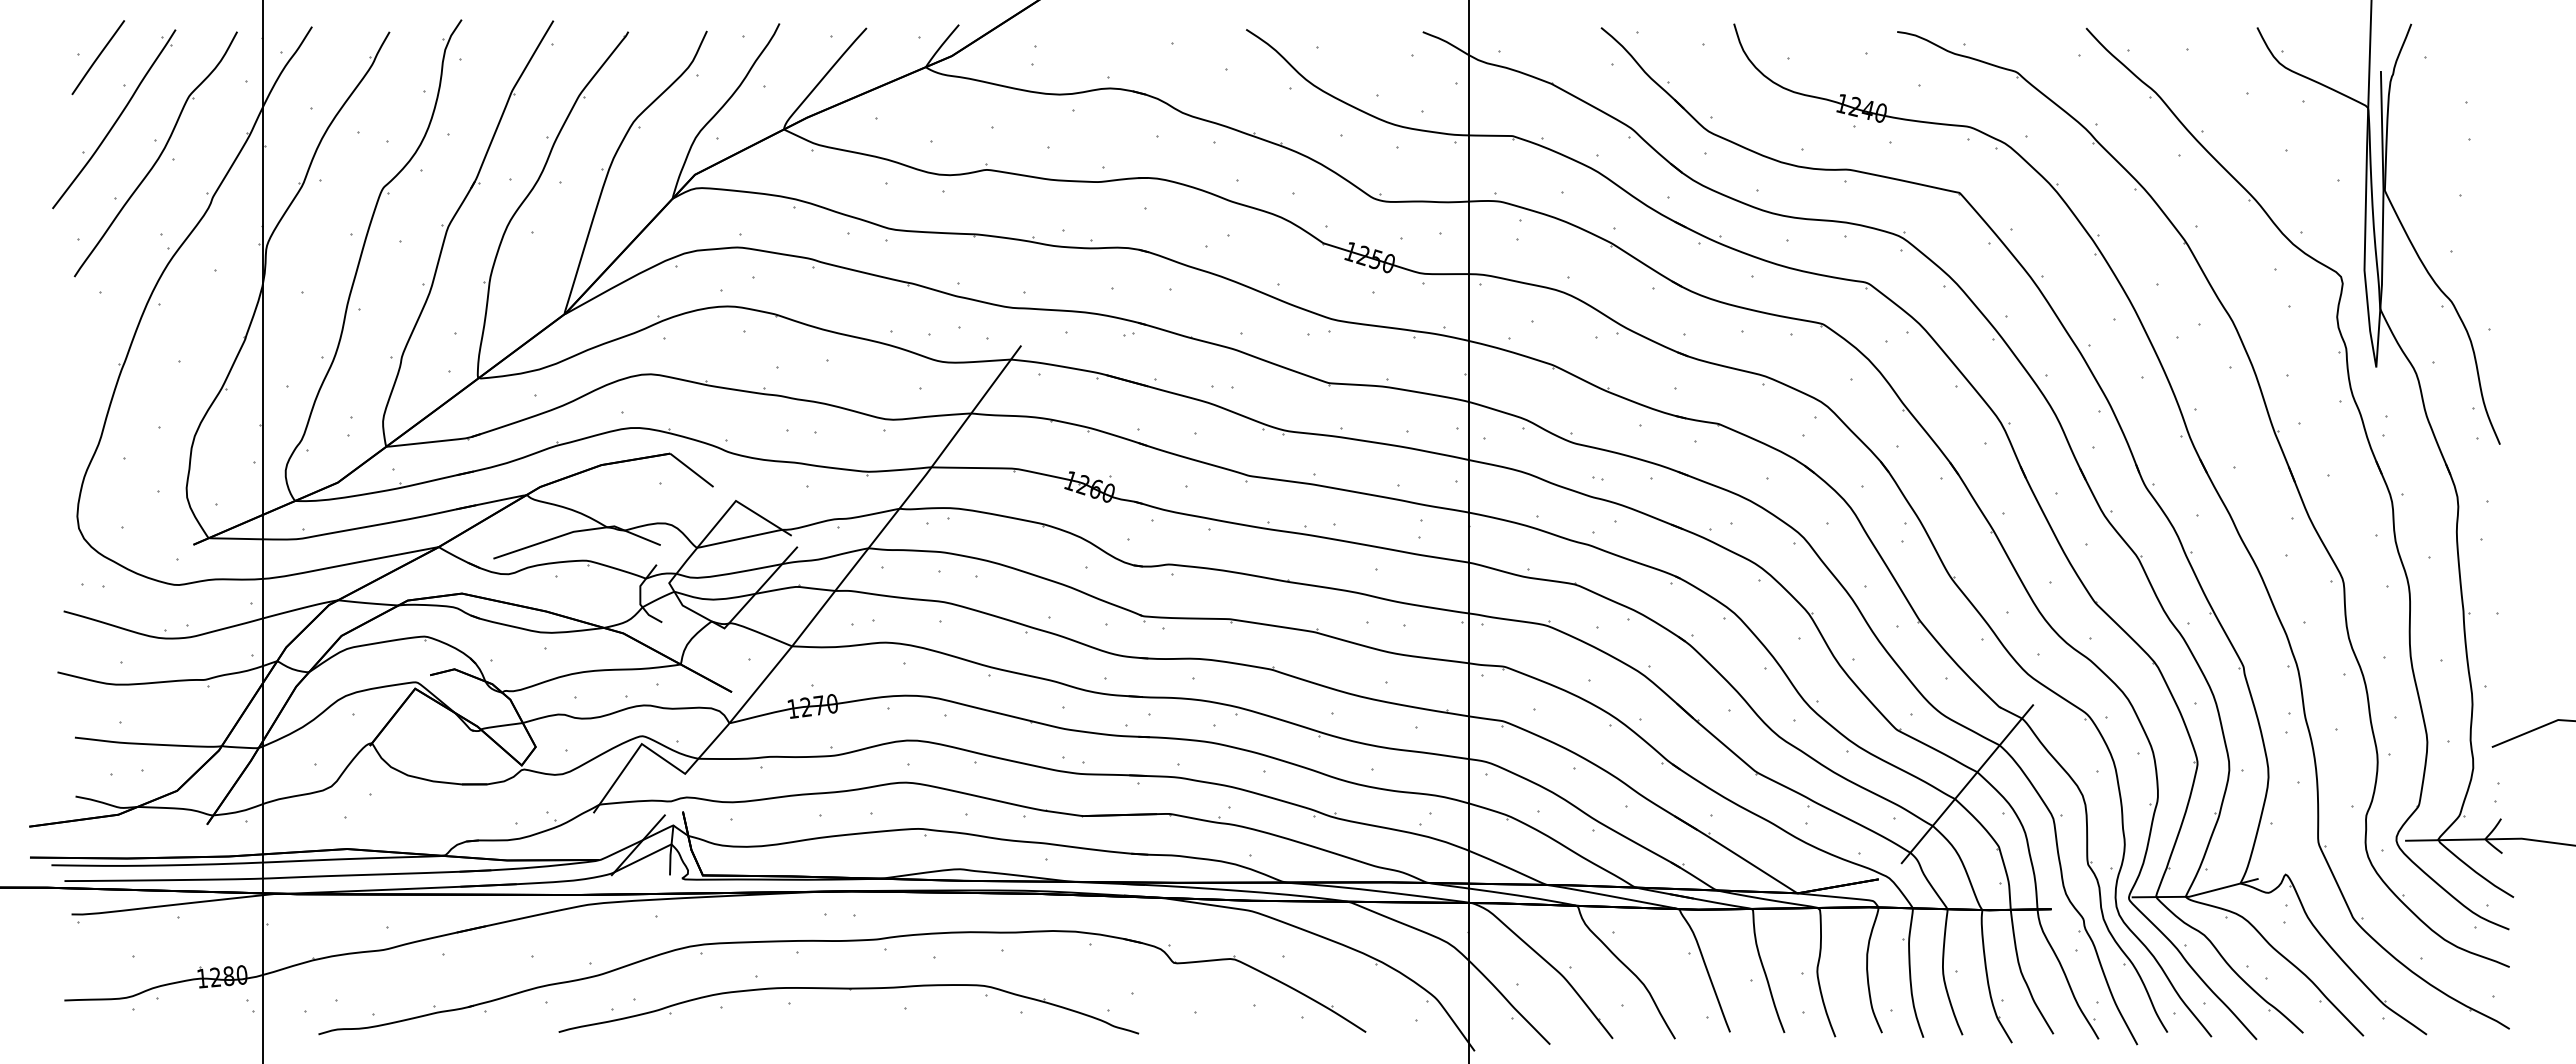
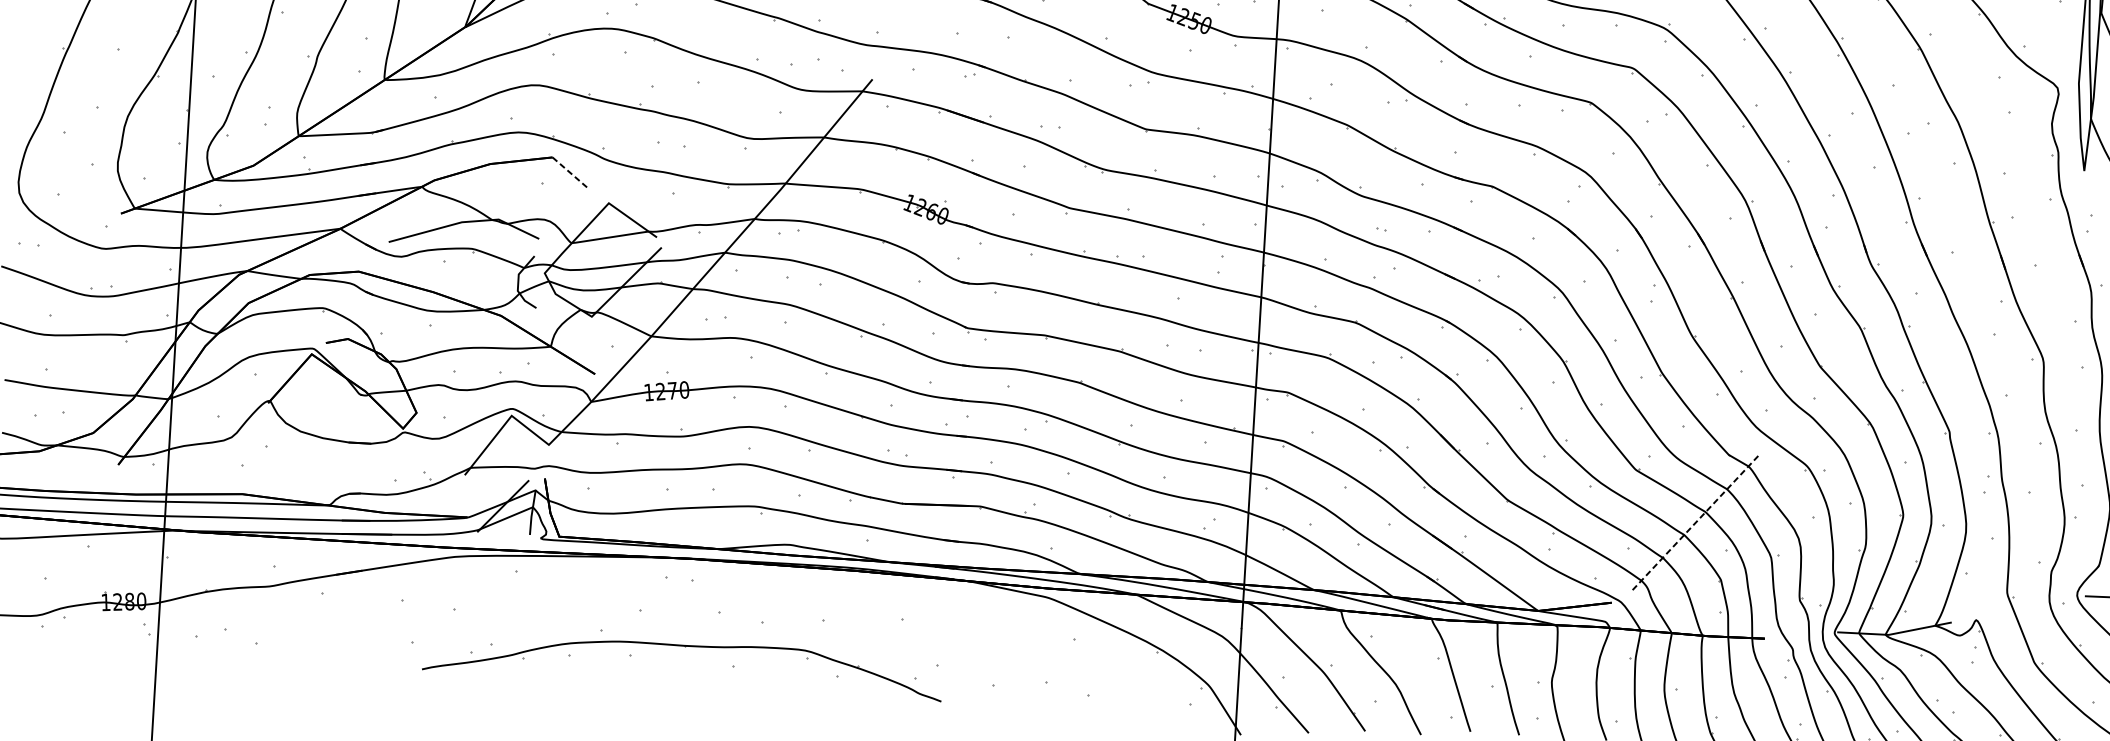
line: (692, 470) -> (571, 173), solid -> dashed
line: (1967, 784) -> (1696, 522), solid -> dashed
part: (842, 941) -> (680, 603), removed

